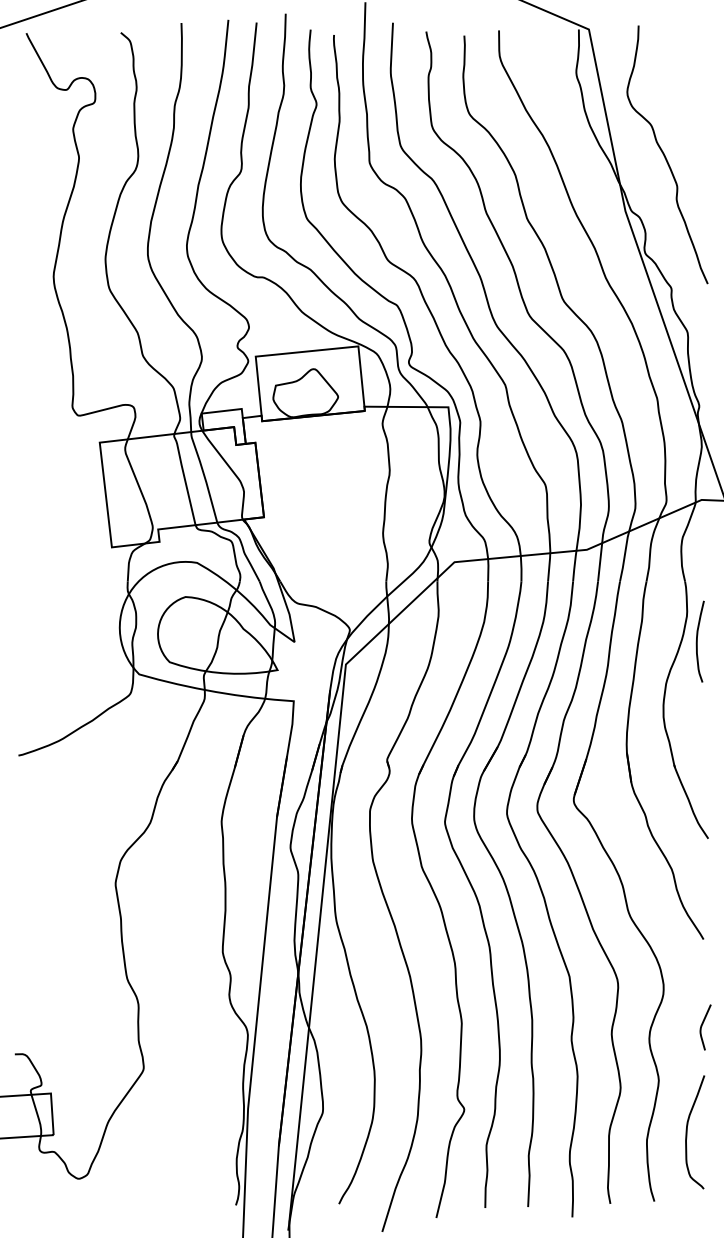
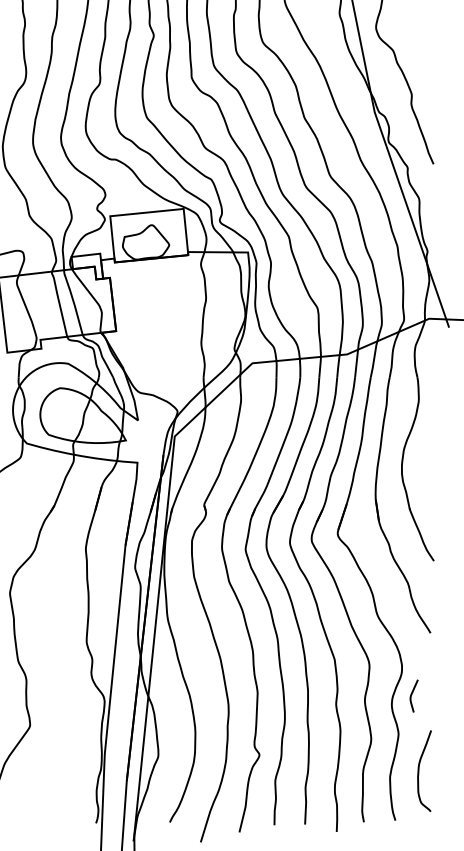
curve: (697, 641) -> (426, 420), removed
curve: (702, 1026) -> (411, 695), moved

